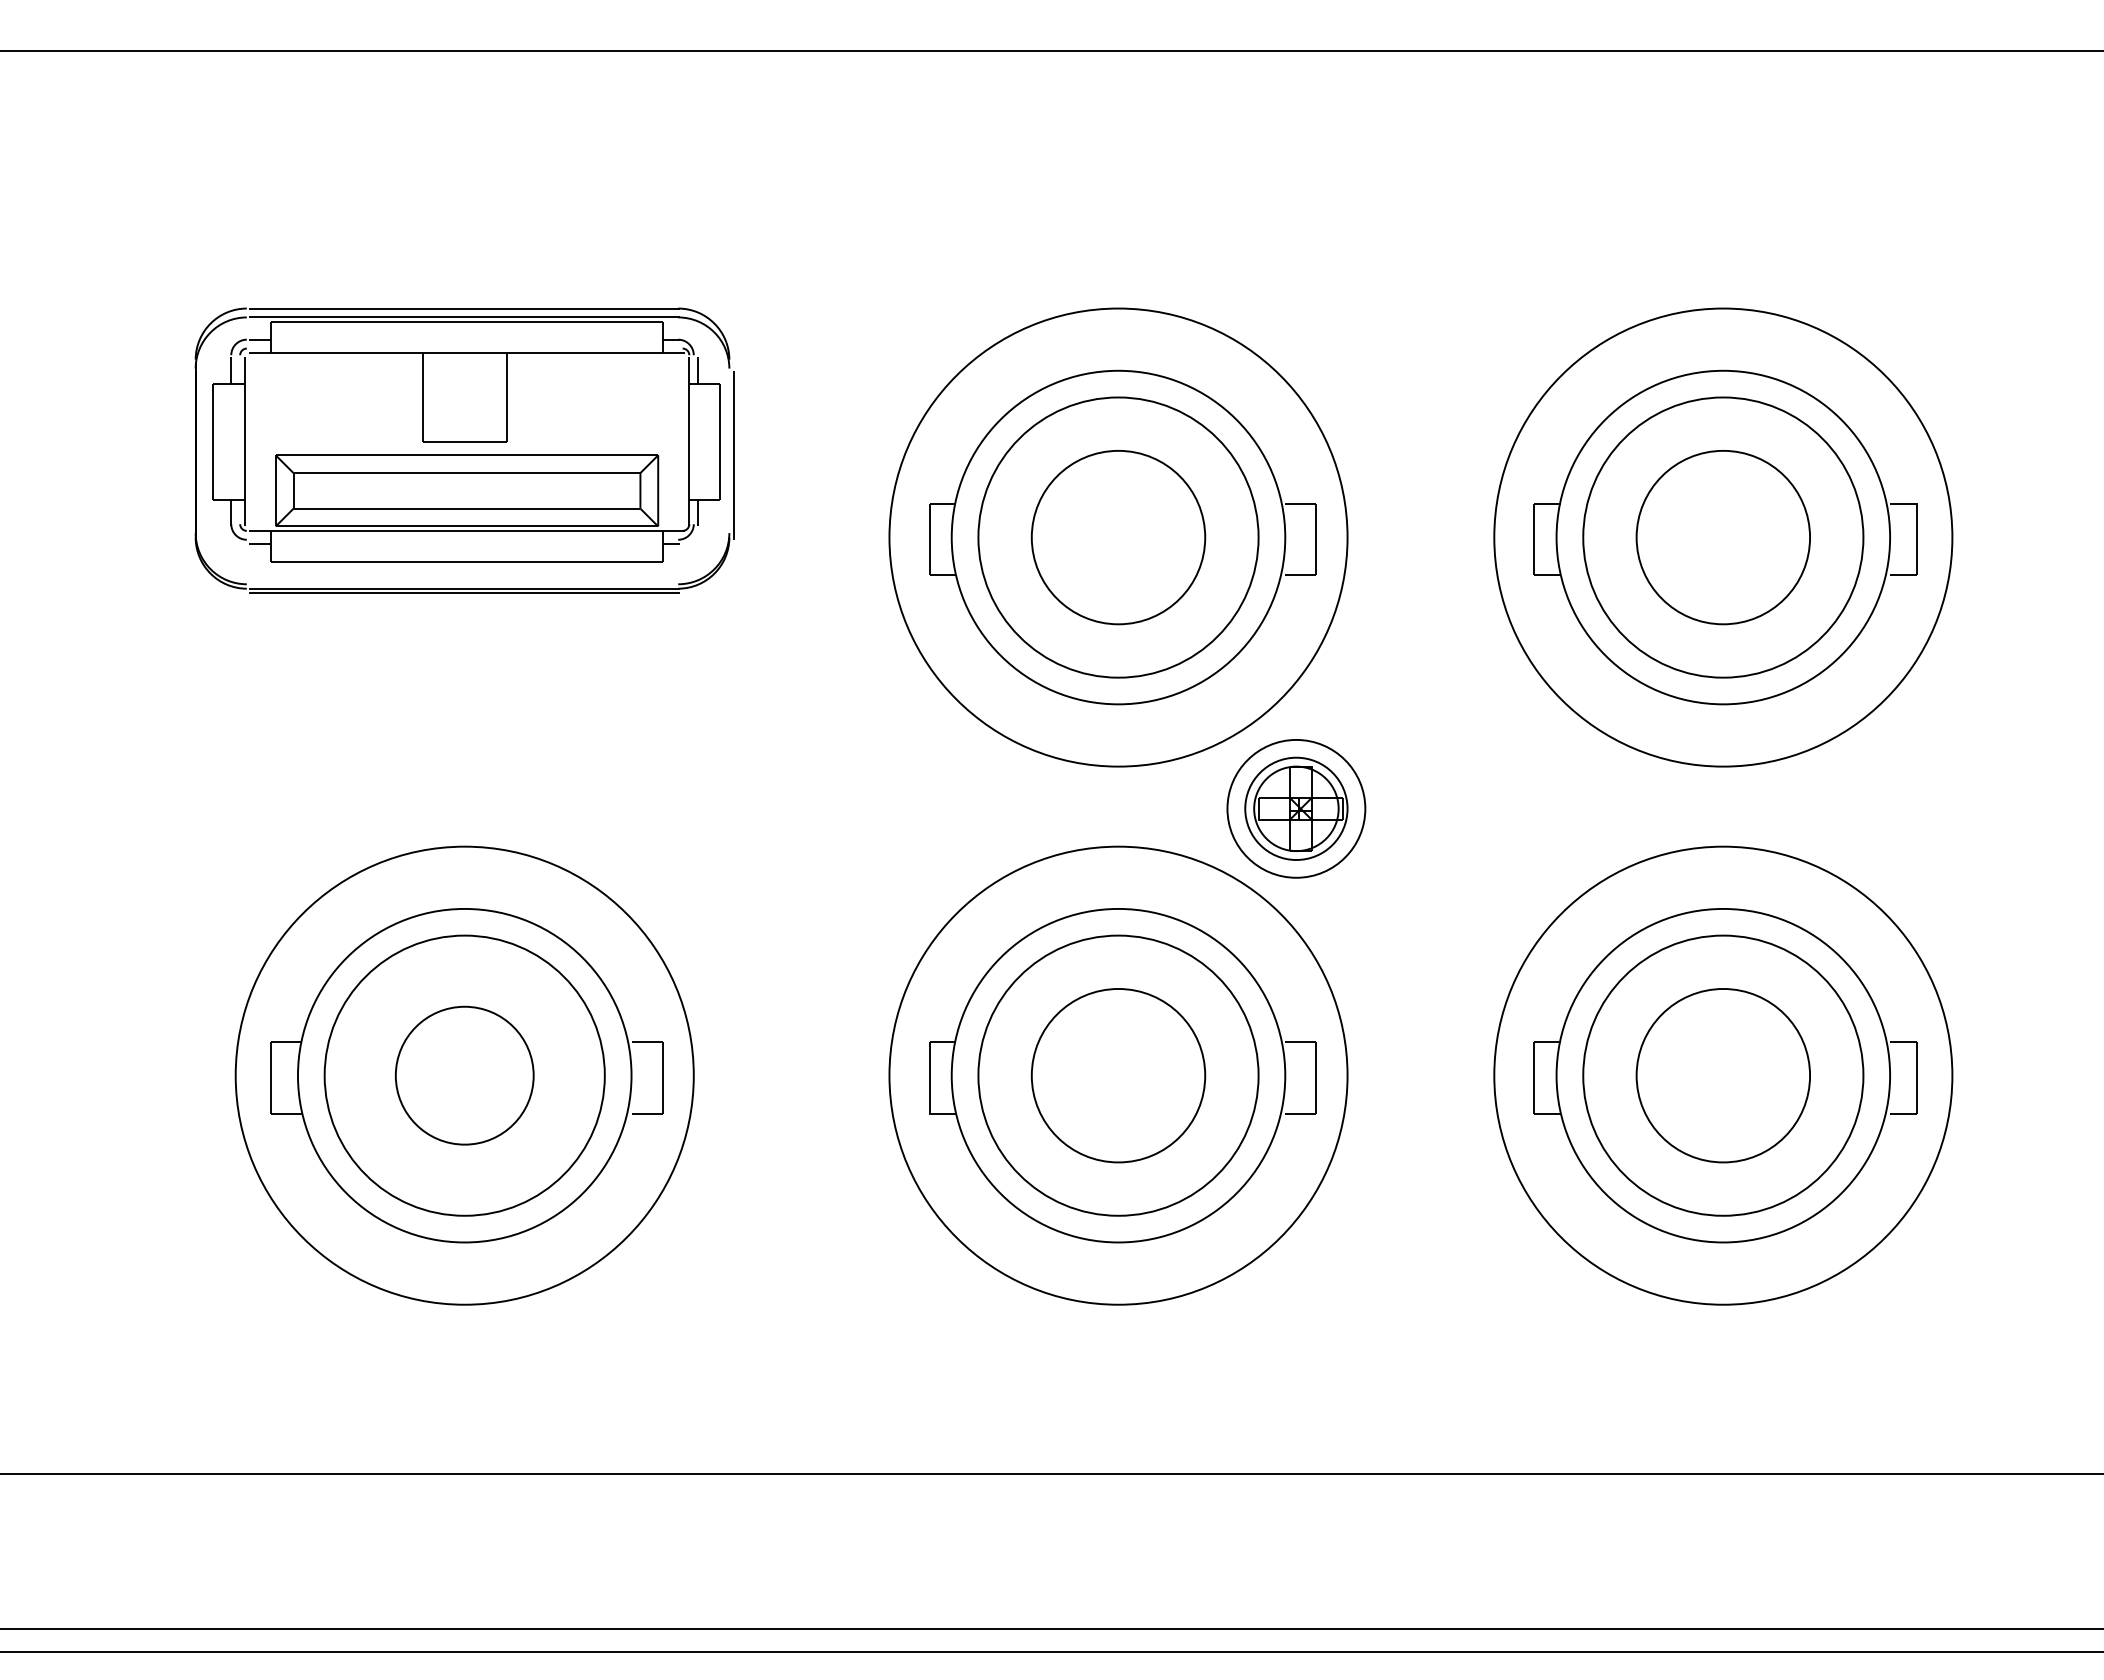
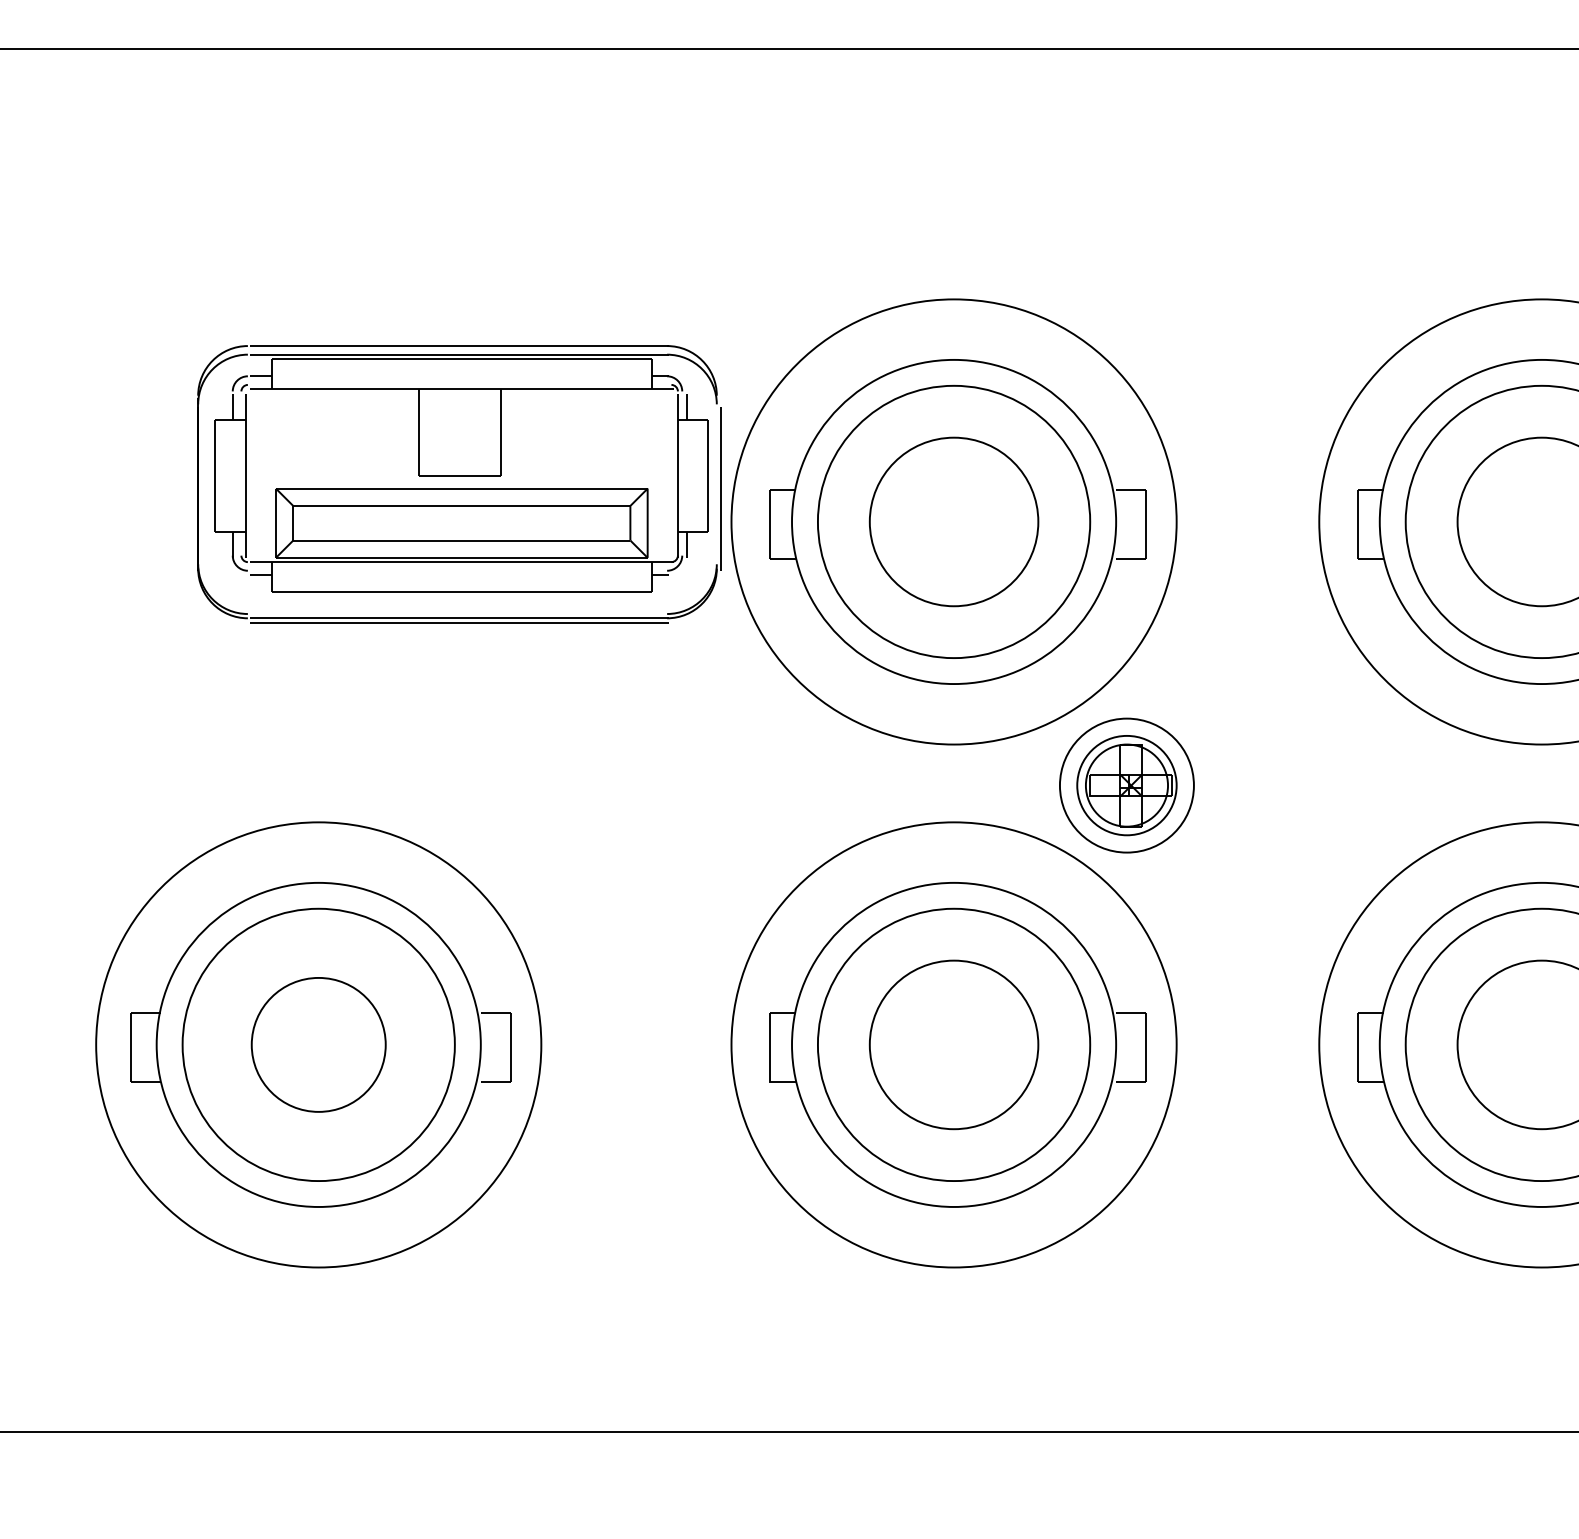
part: (464, 450) -> (459, 483), moved

